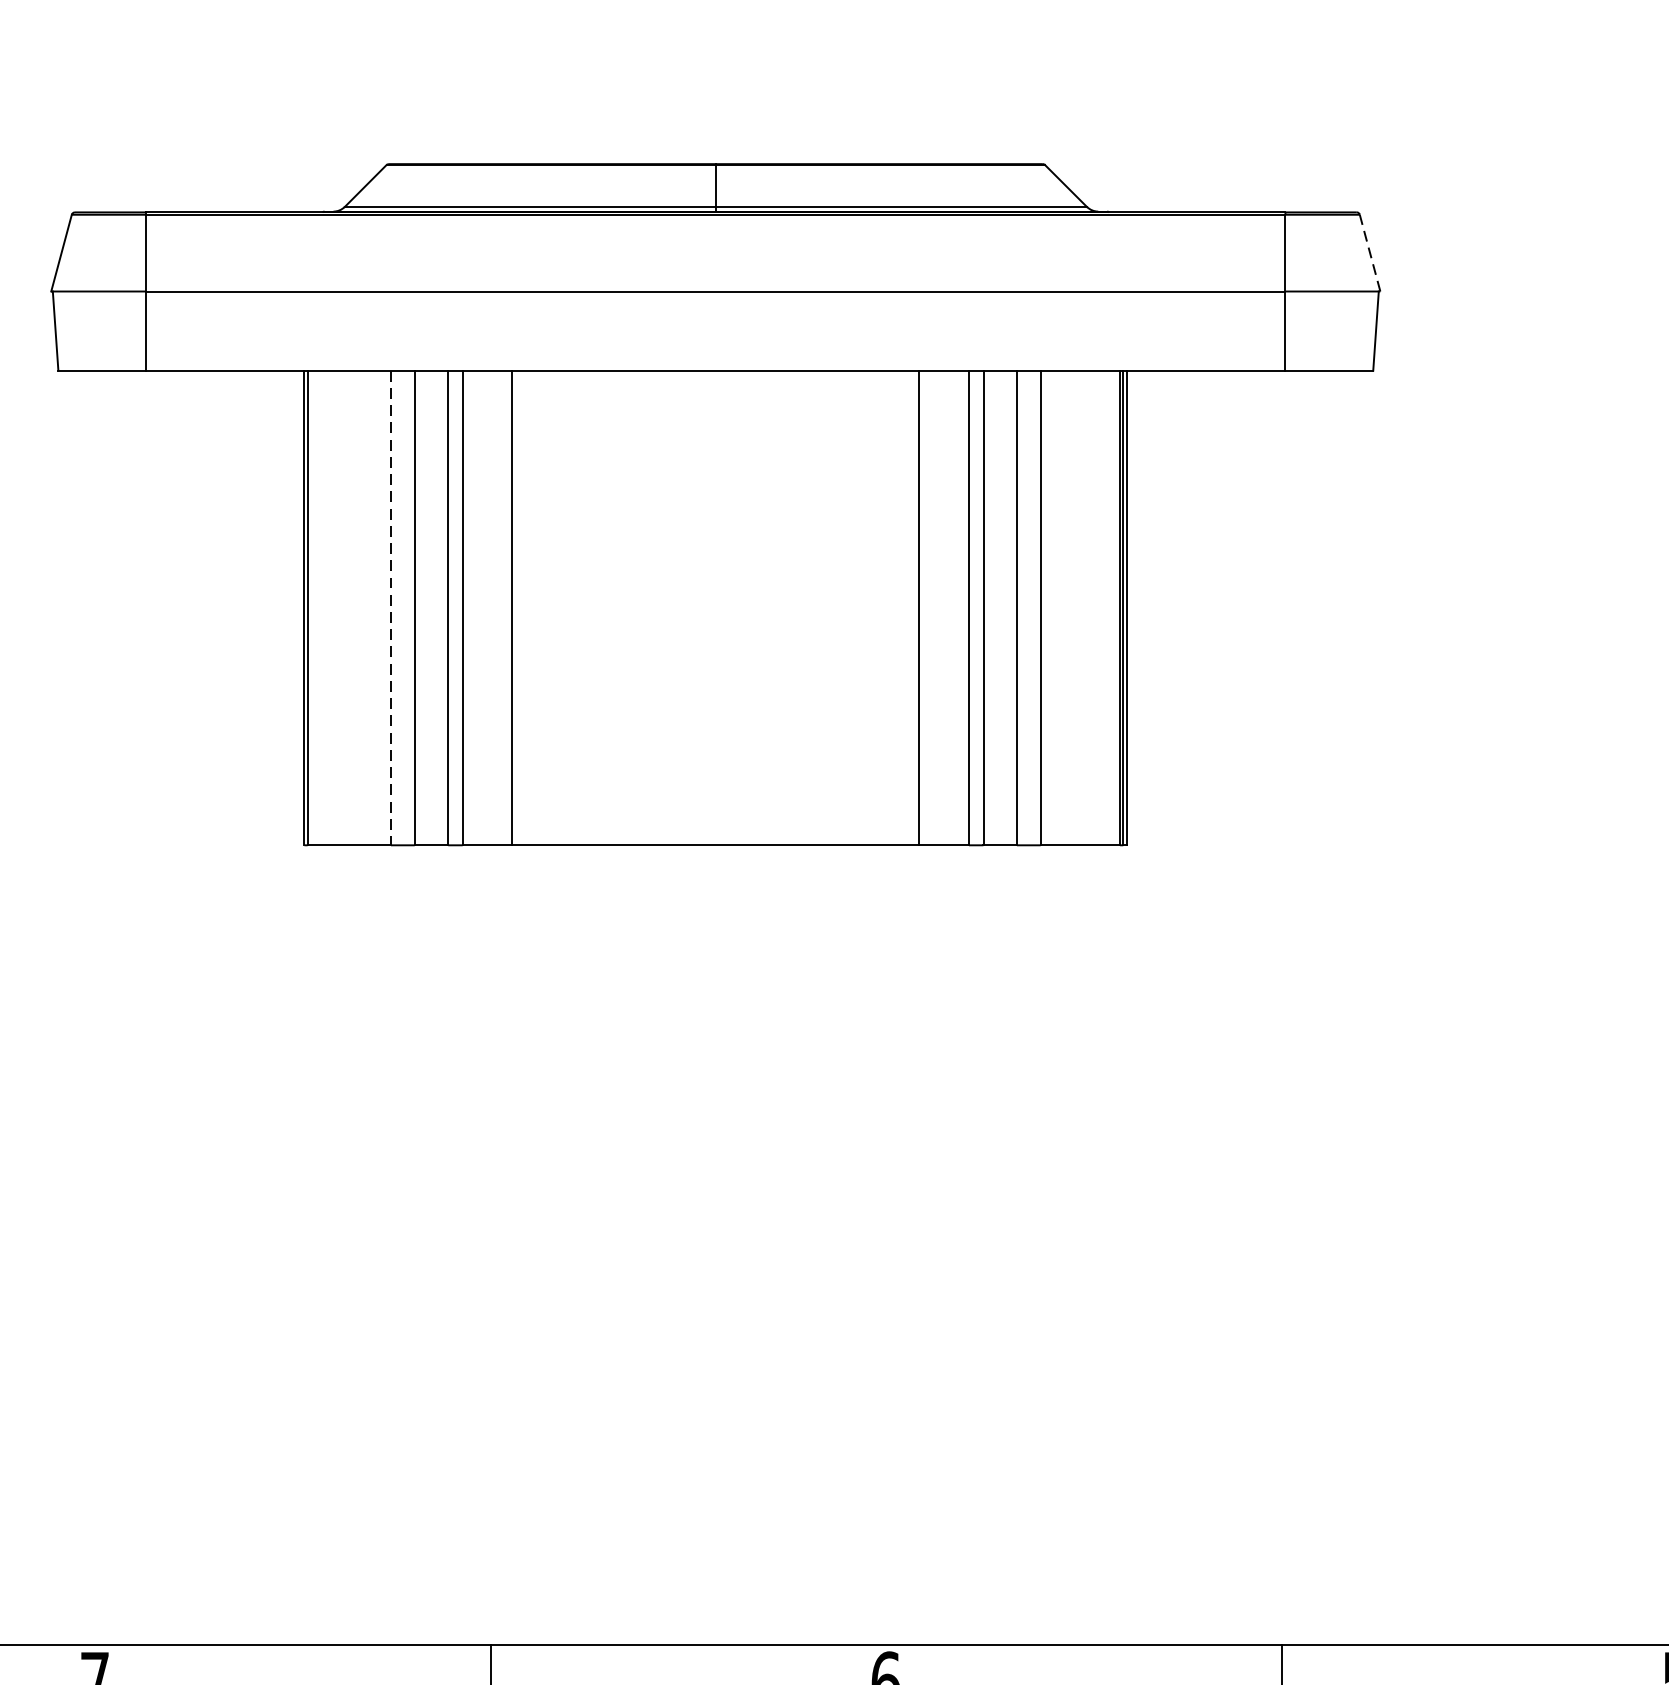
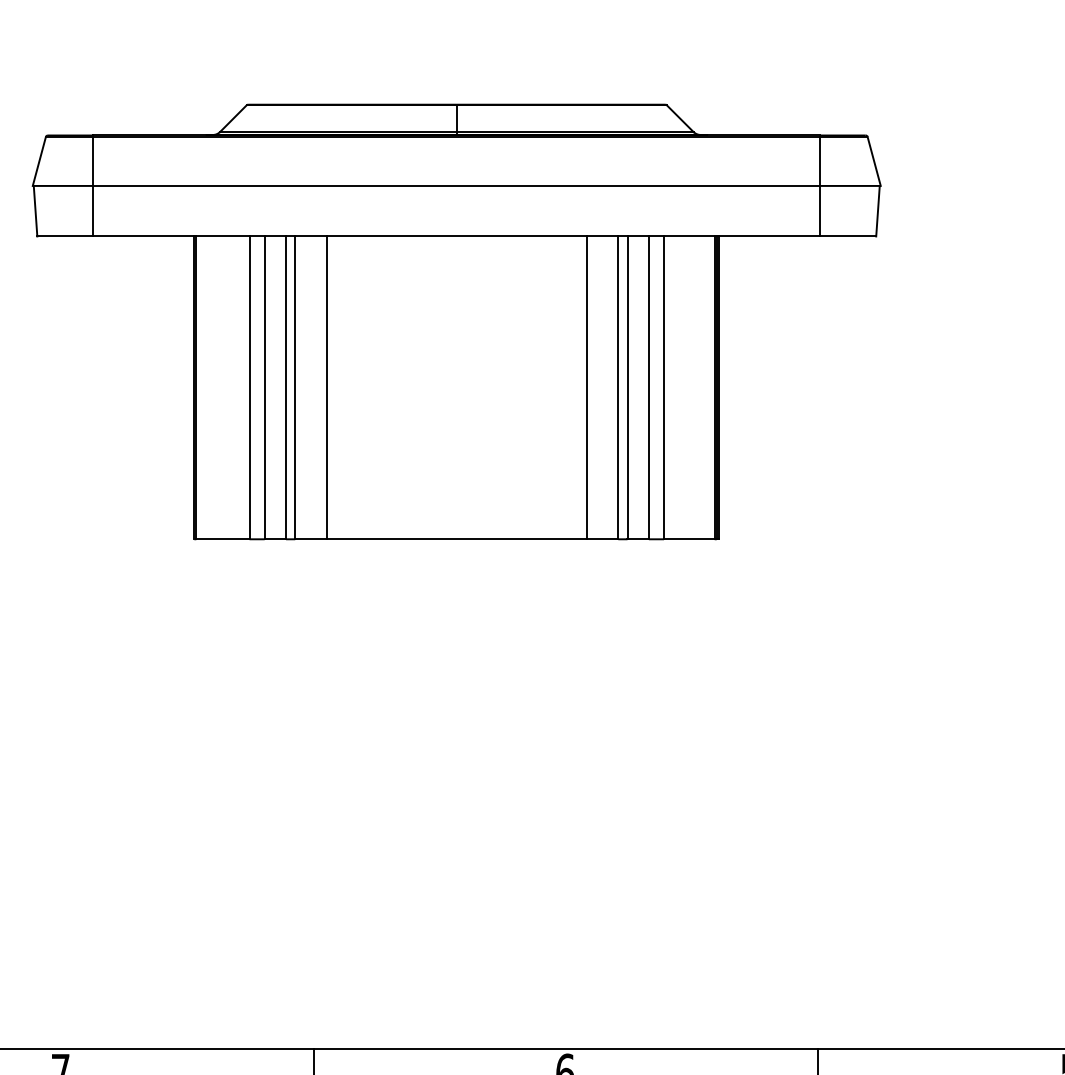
line: (1370, 253) -> (874, 161), dashed -> solid
line: (390, 608) -> (249, 388), dashed -> solid

